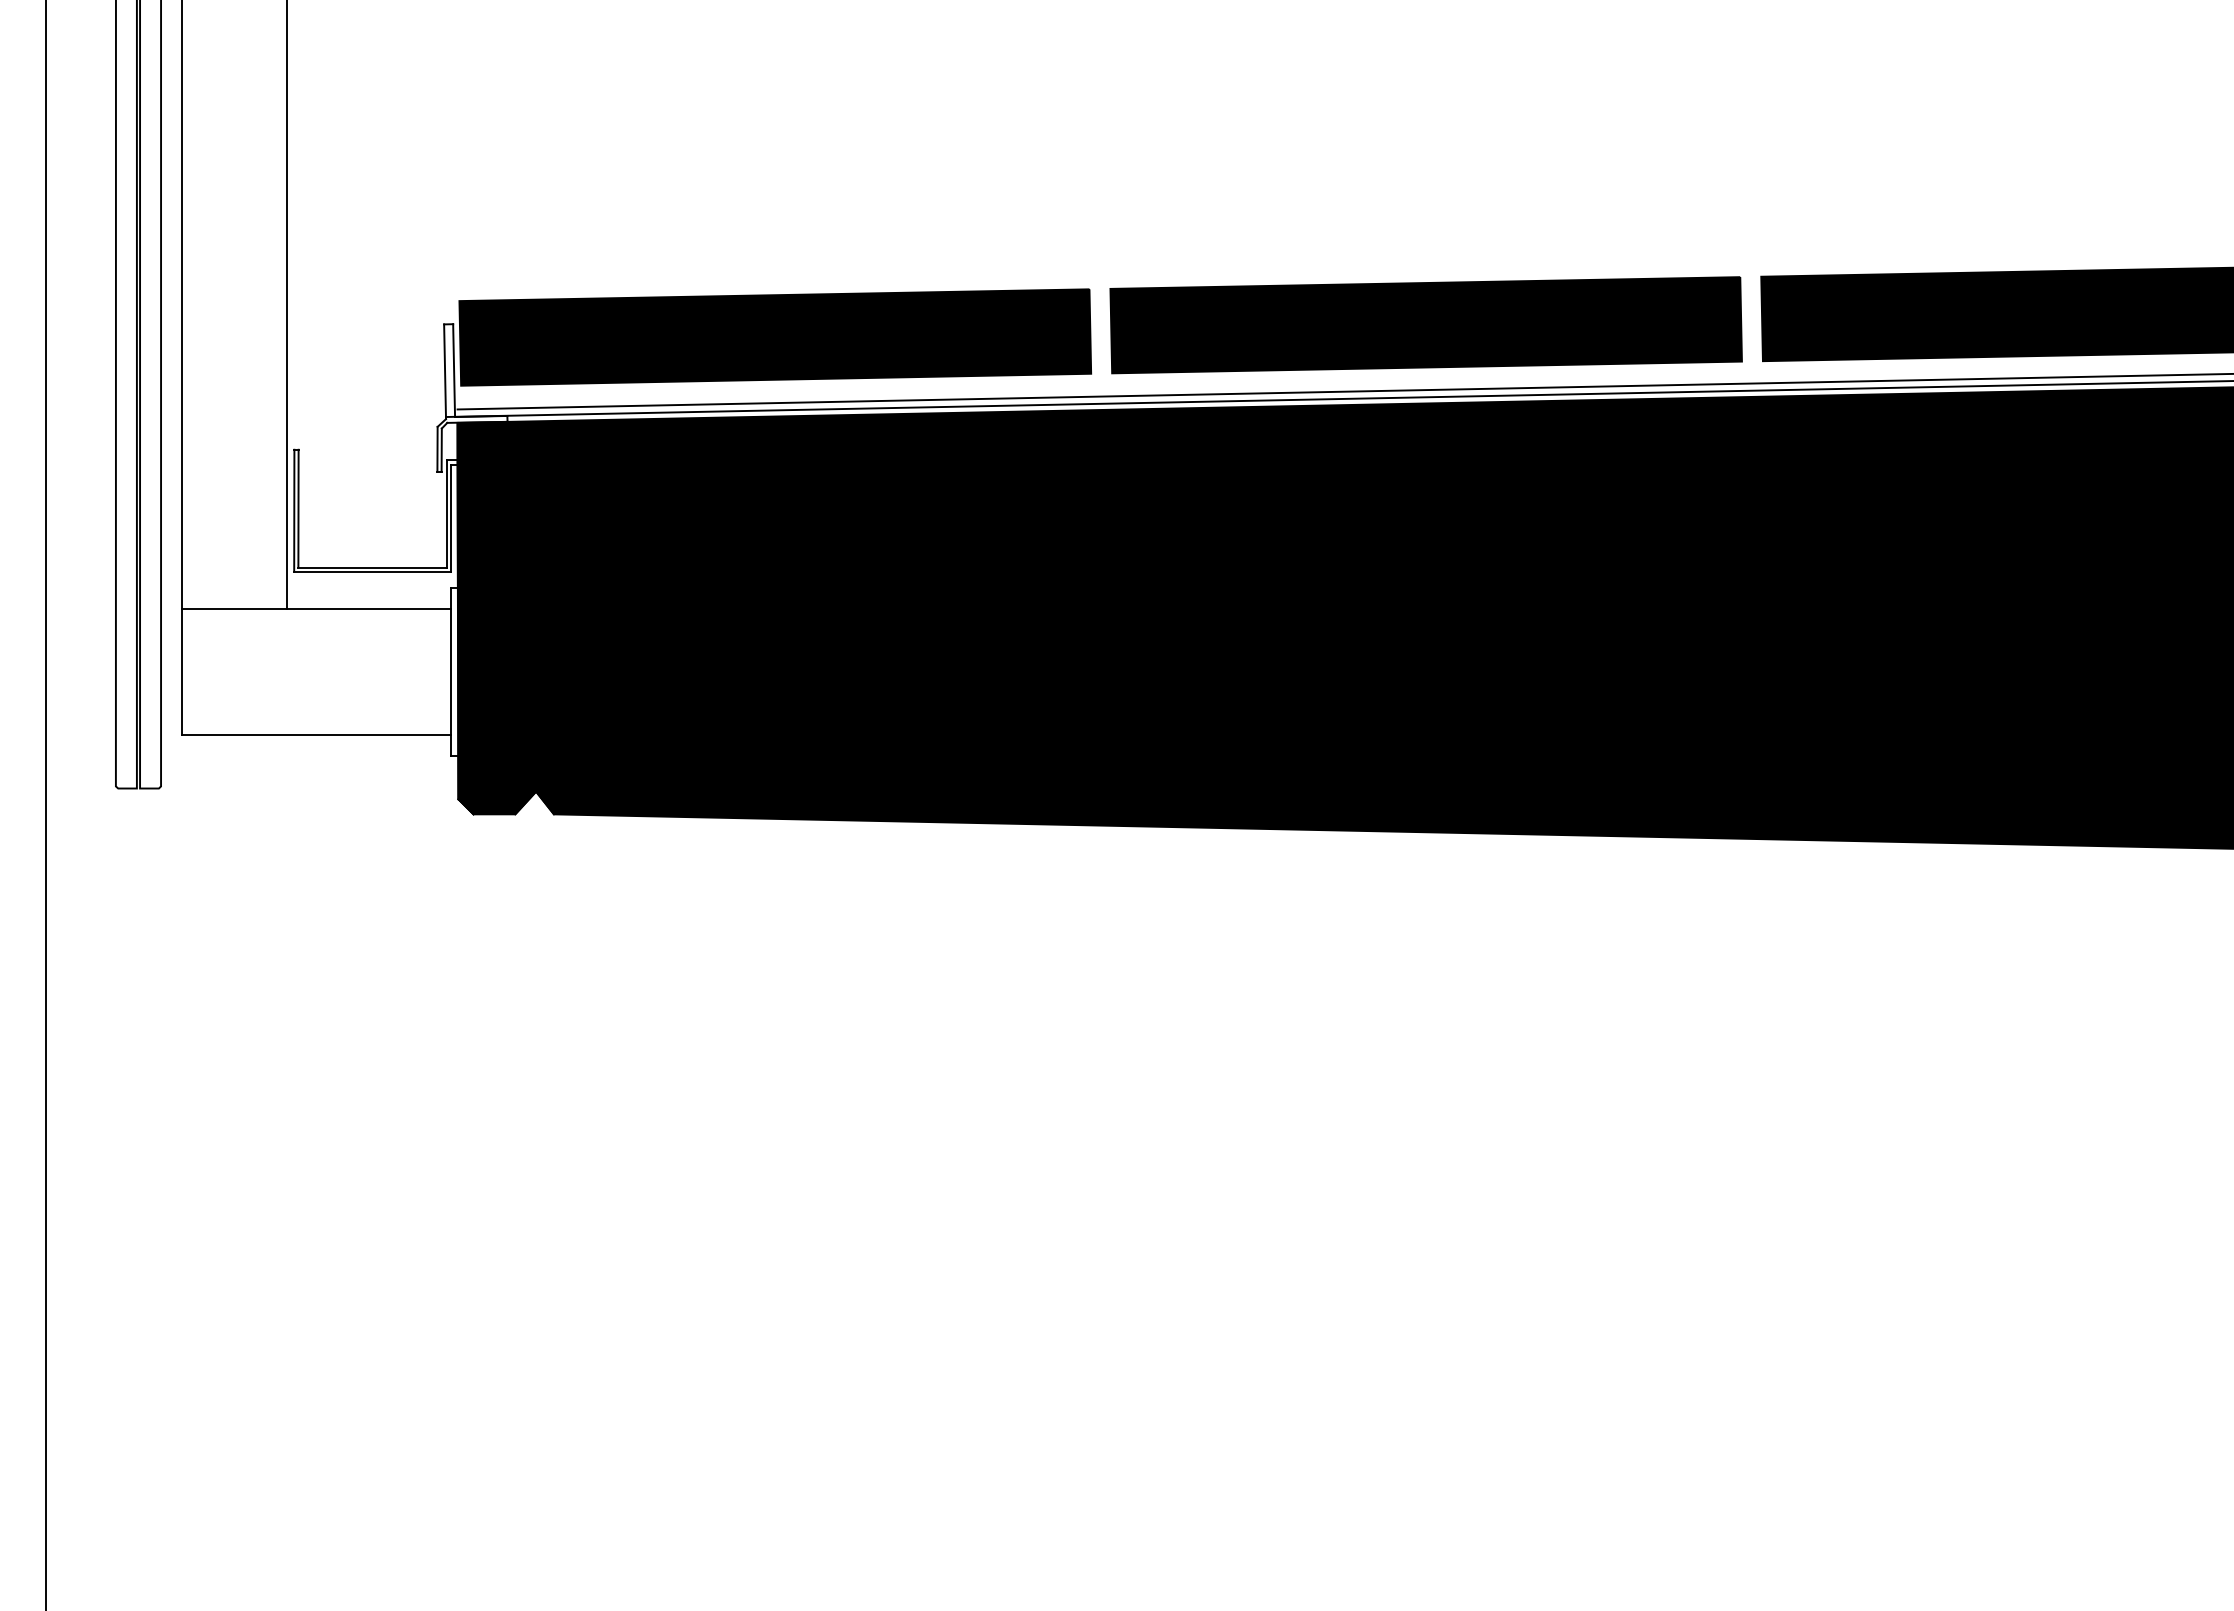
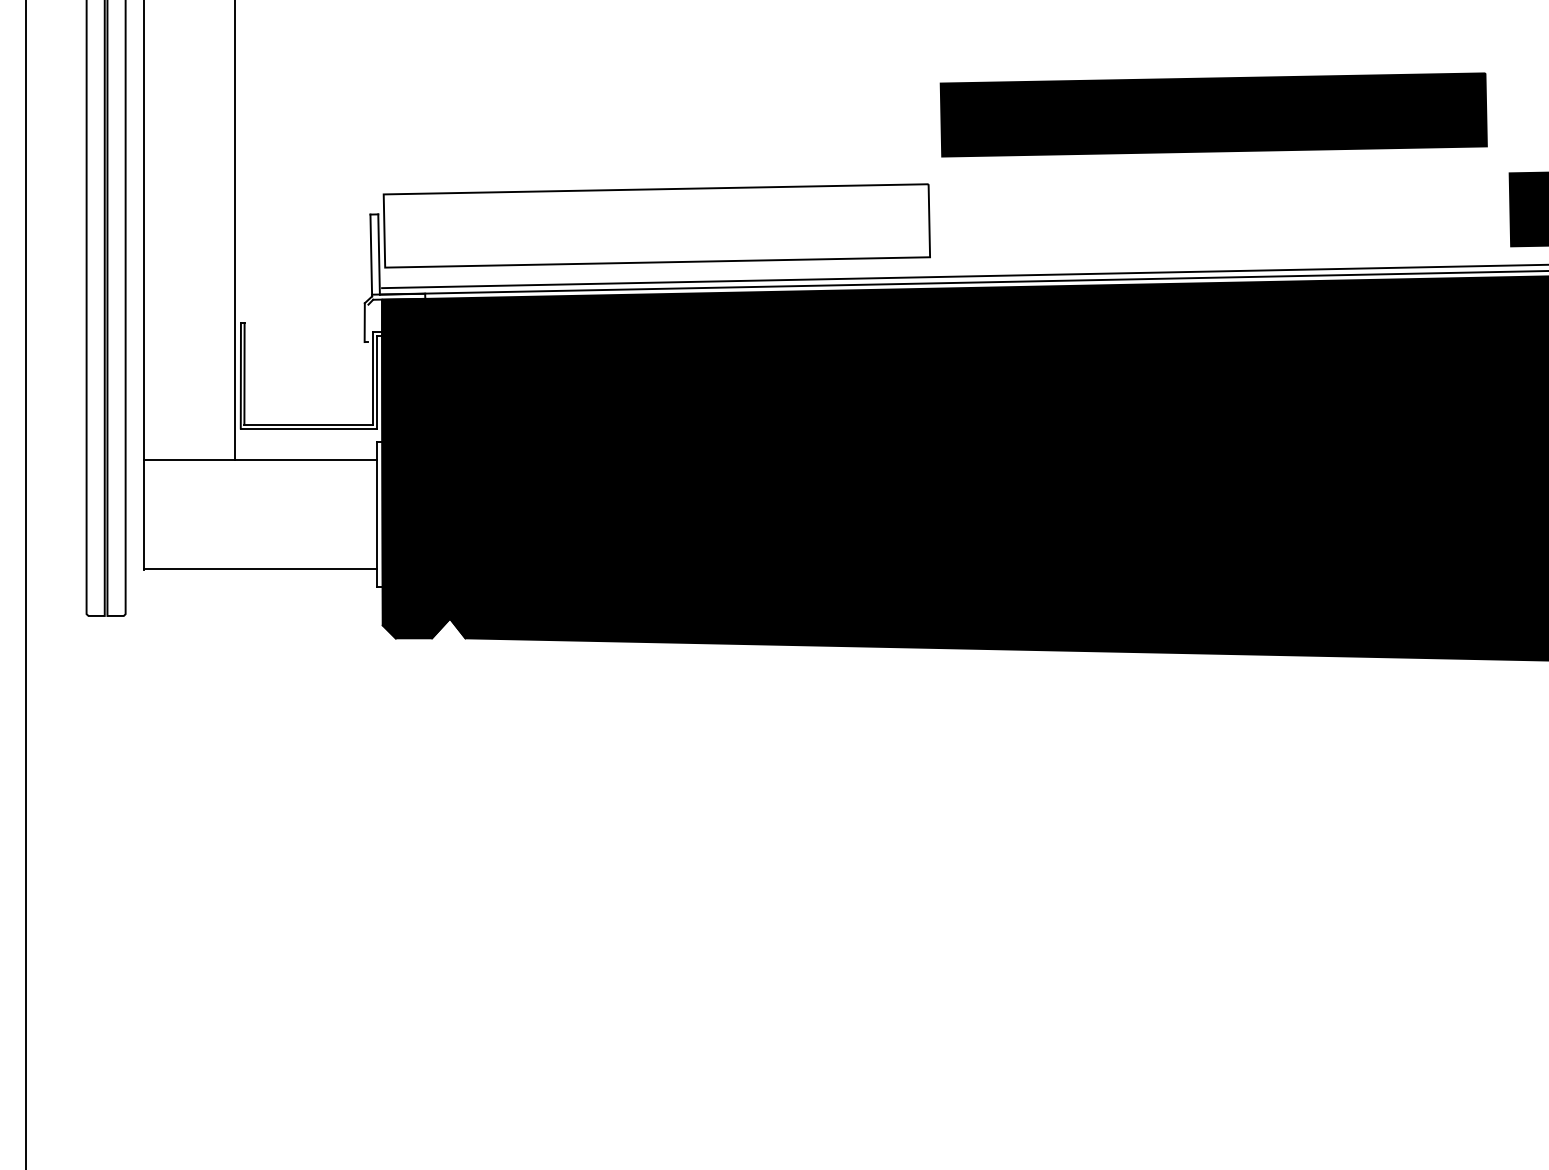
part: (1425, 325) -> (1213, 115), moved
fill: (775, 337) -> (657, 225), removed
line: (441, 449) -> (368, 322), removed

